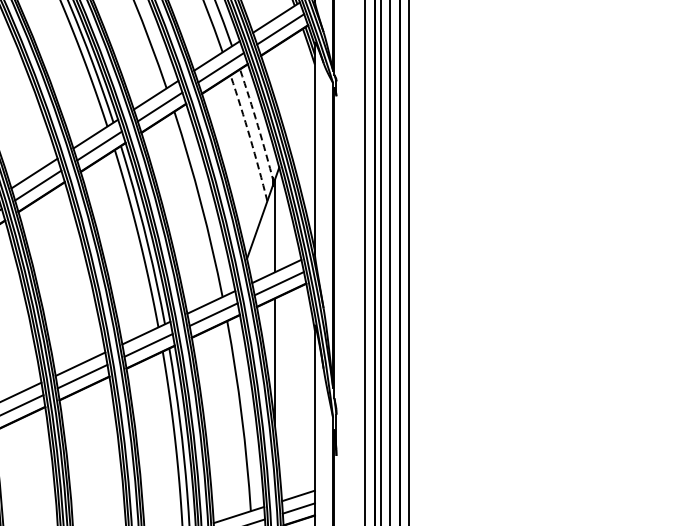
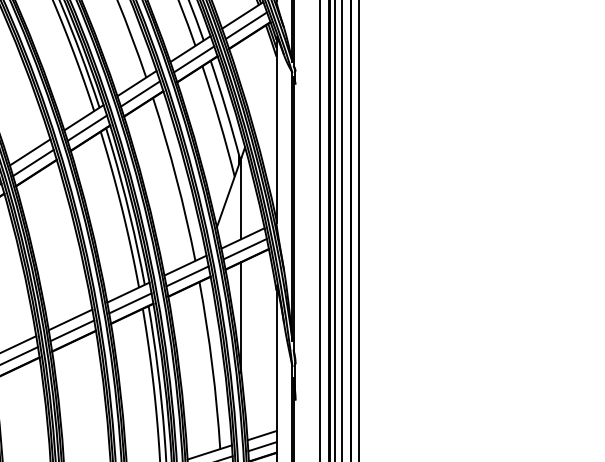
arc: (257, 125) -> (226, 110), dashed -> solid
arc: (250, 138) -> (219, 121), dashed -> solid

